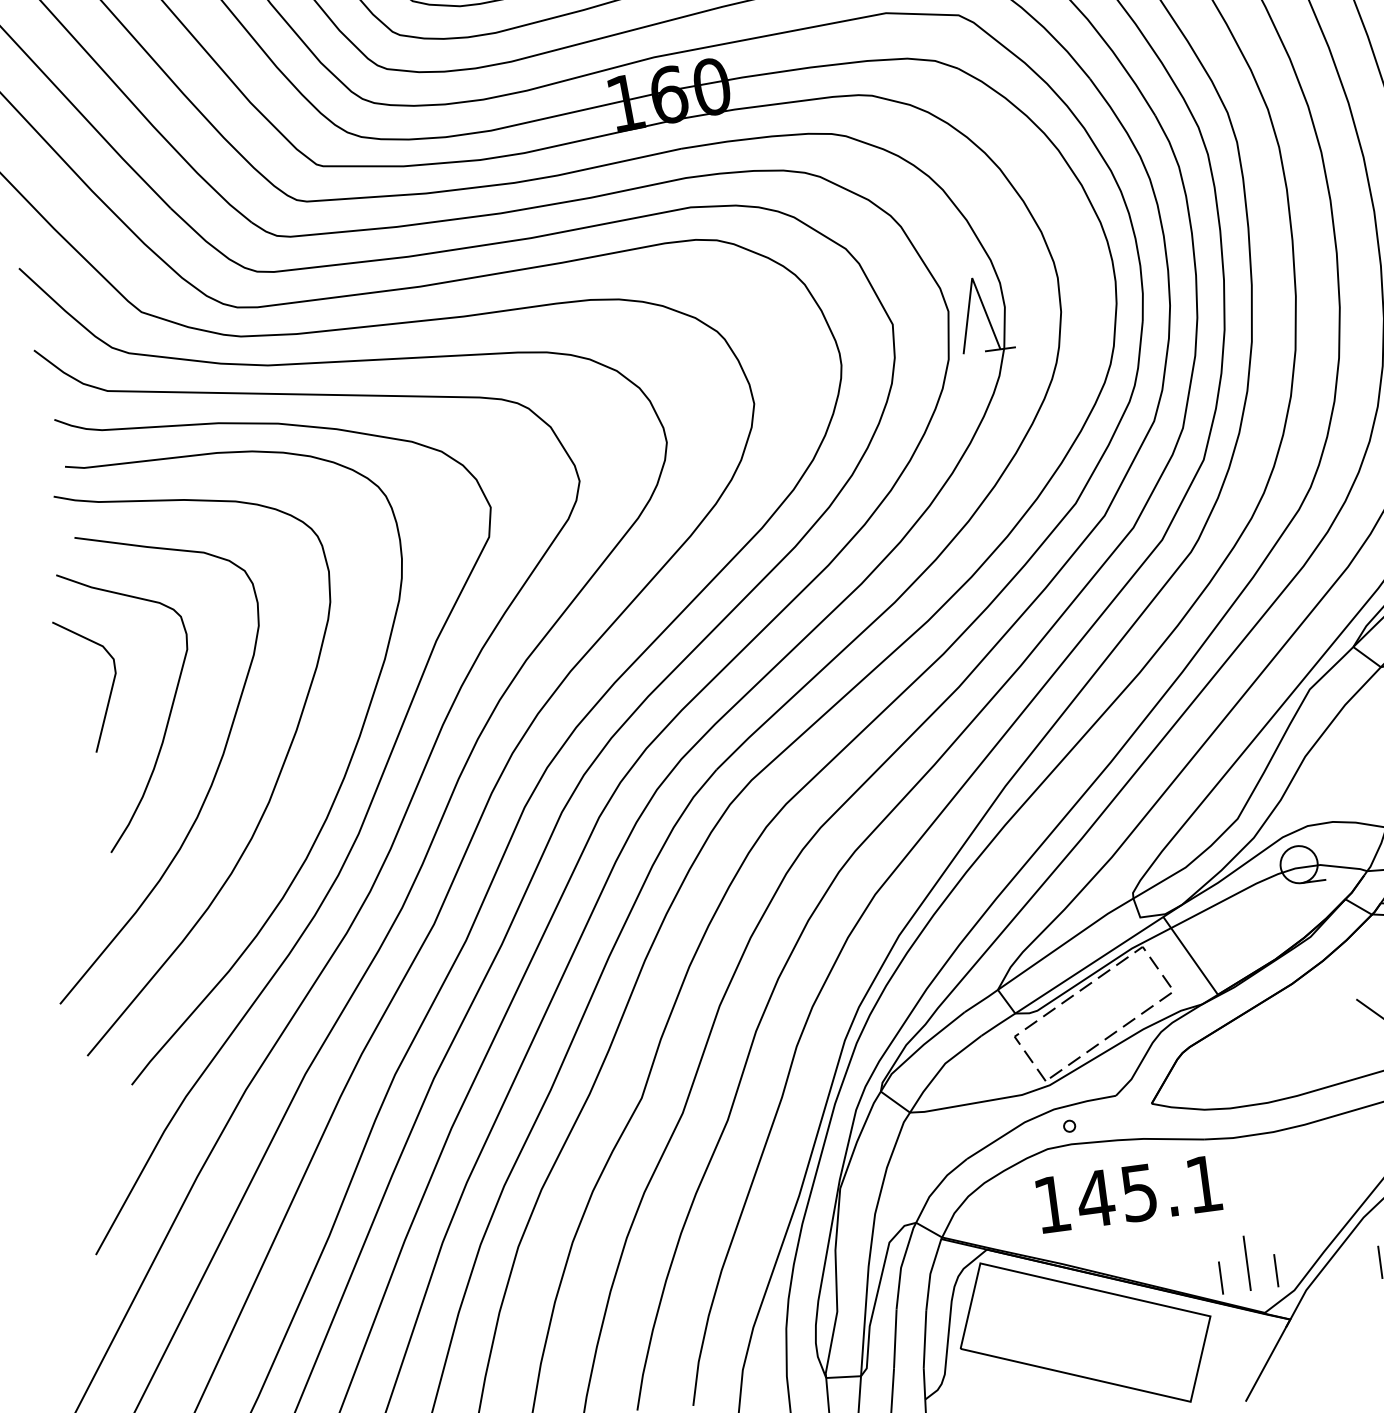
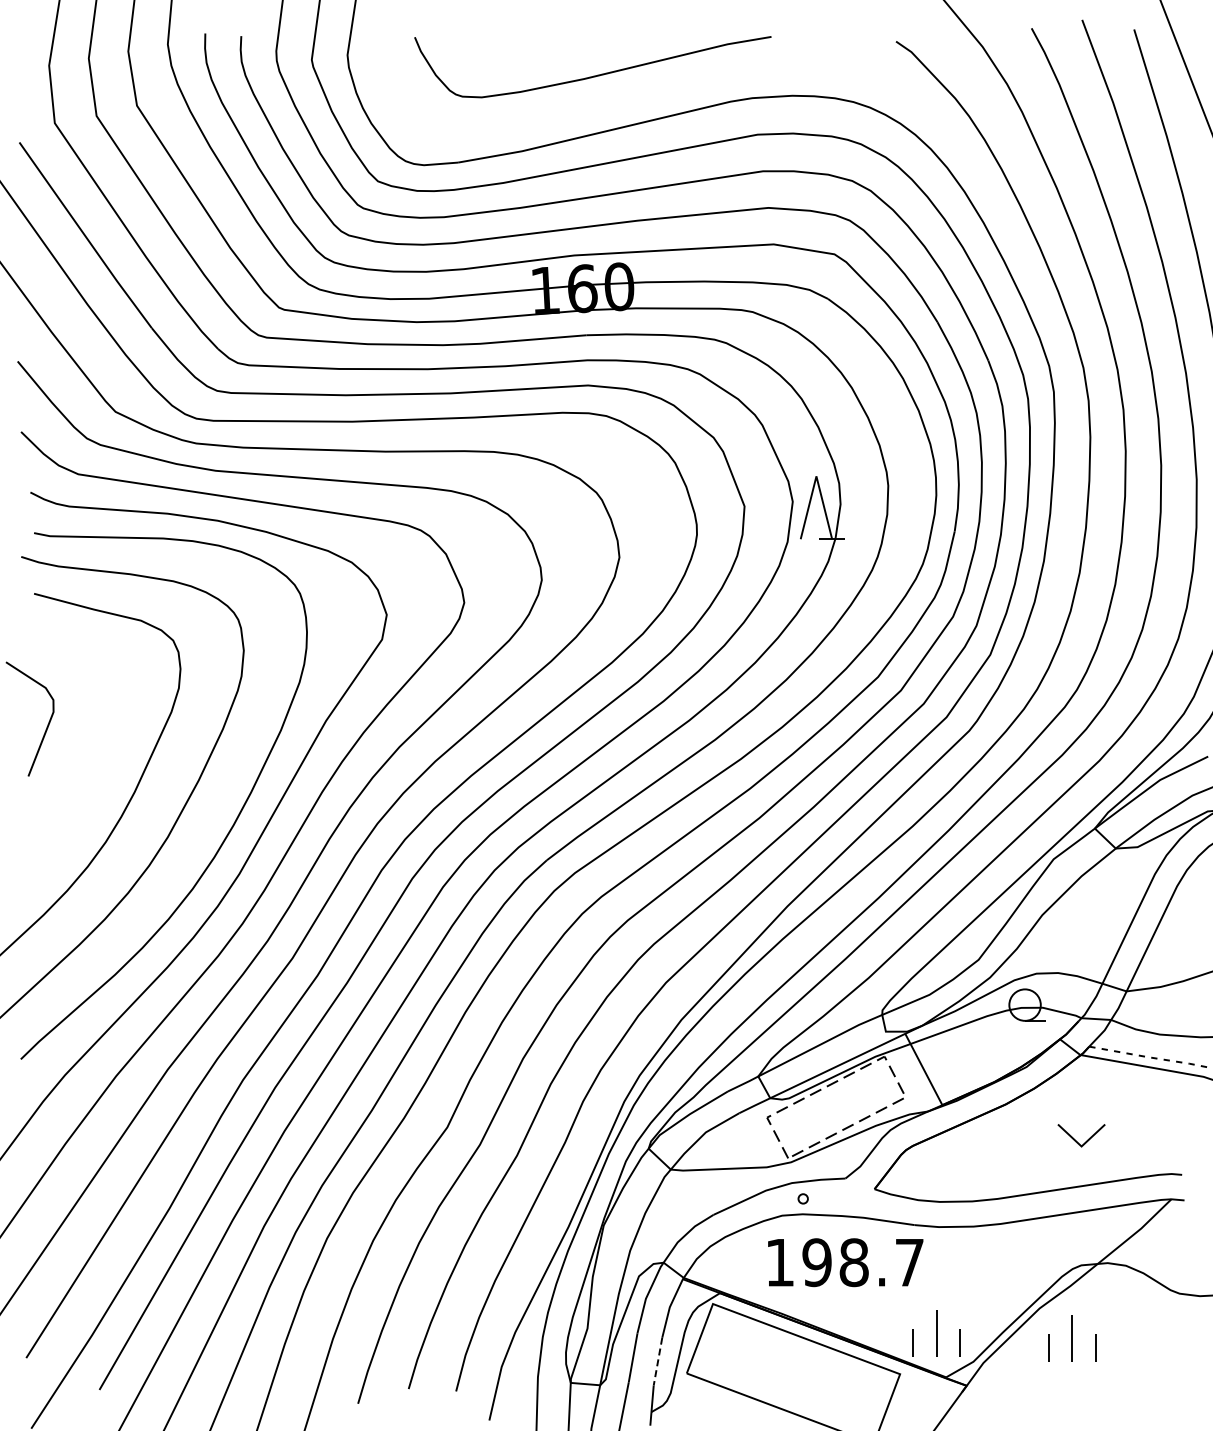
curve: (167, 716) -> (92, 754), removed
text: (1148, 1191) -> (862, 1262), 145.1 -> 198.7
line: (924, 1340) -> (657, 1362), solid -> dashed

